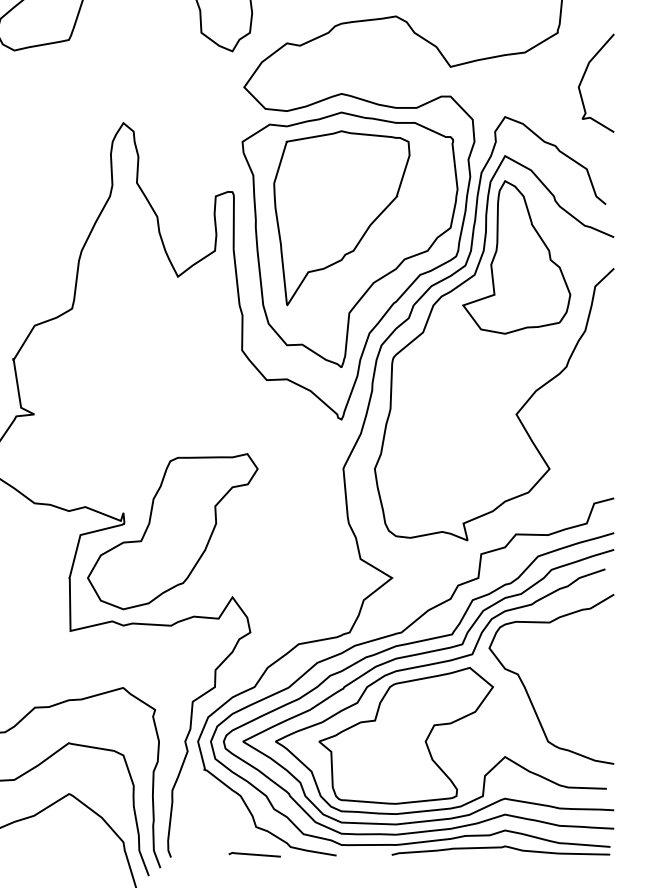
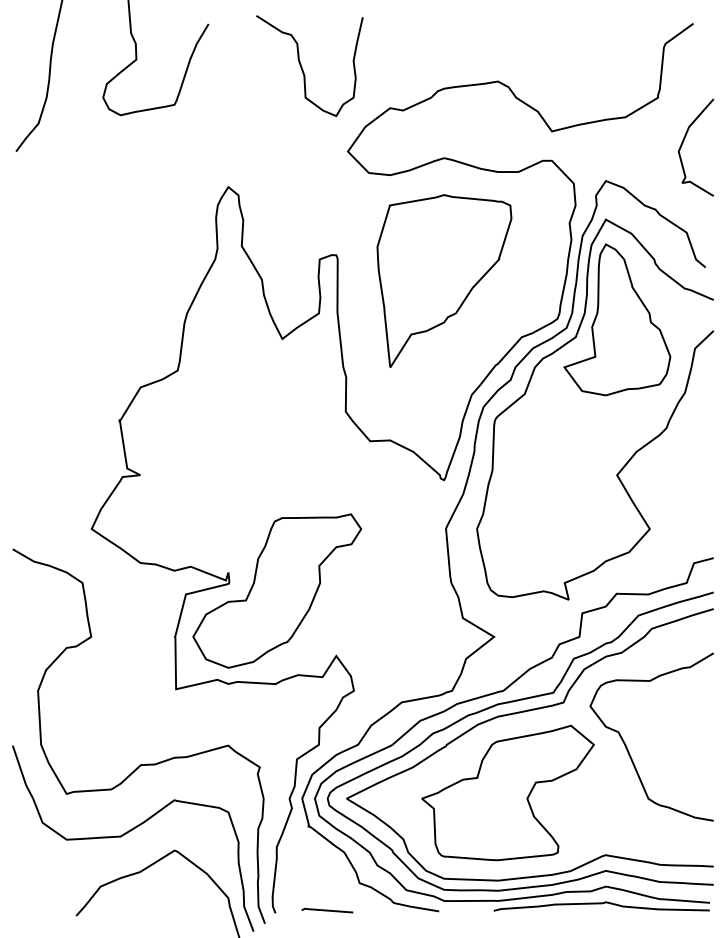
part: (350, 239) -> (452, 302), removed
curve: (436, 664) -> (538, 722), removed
line: (254, 854) -> (327, 910), moved

